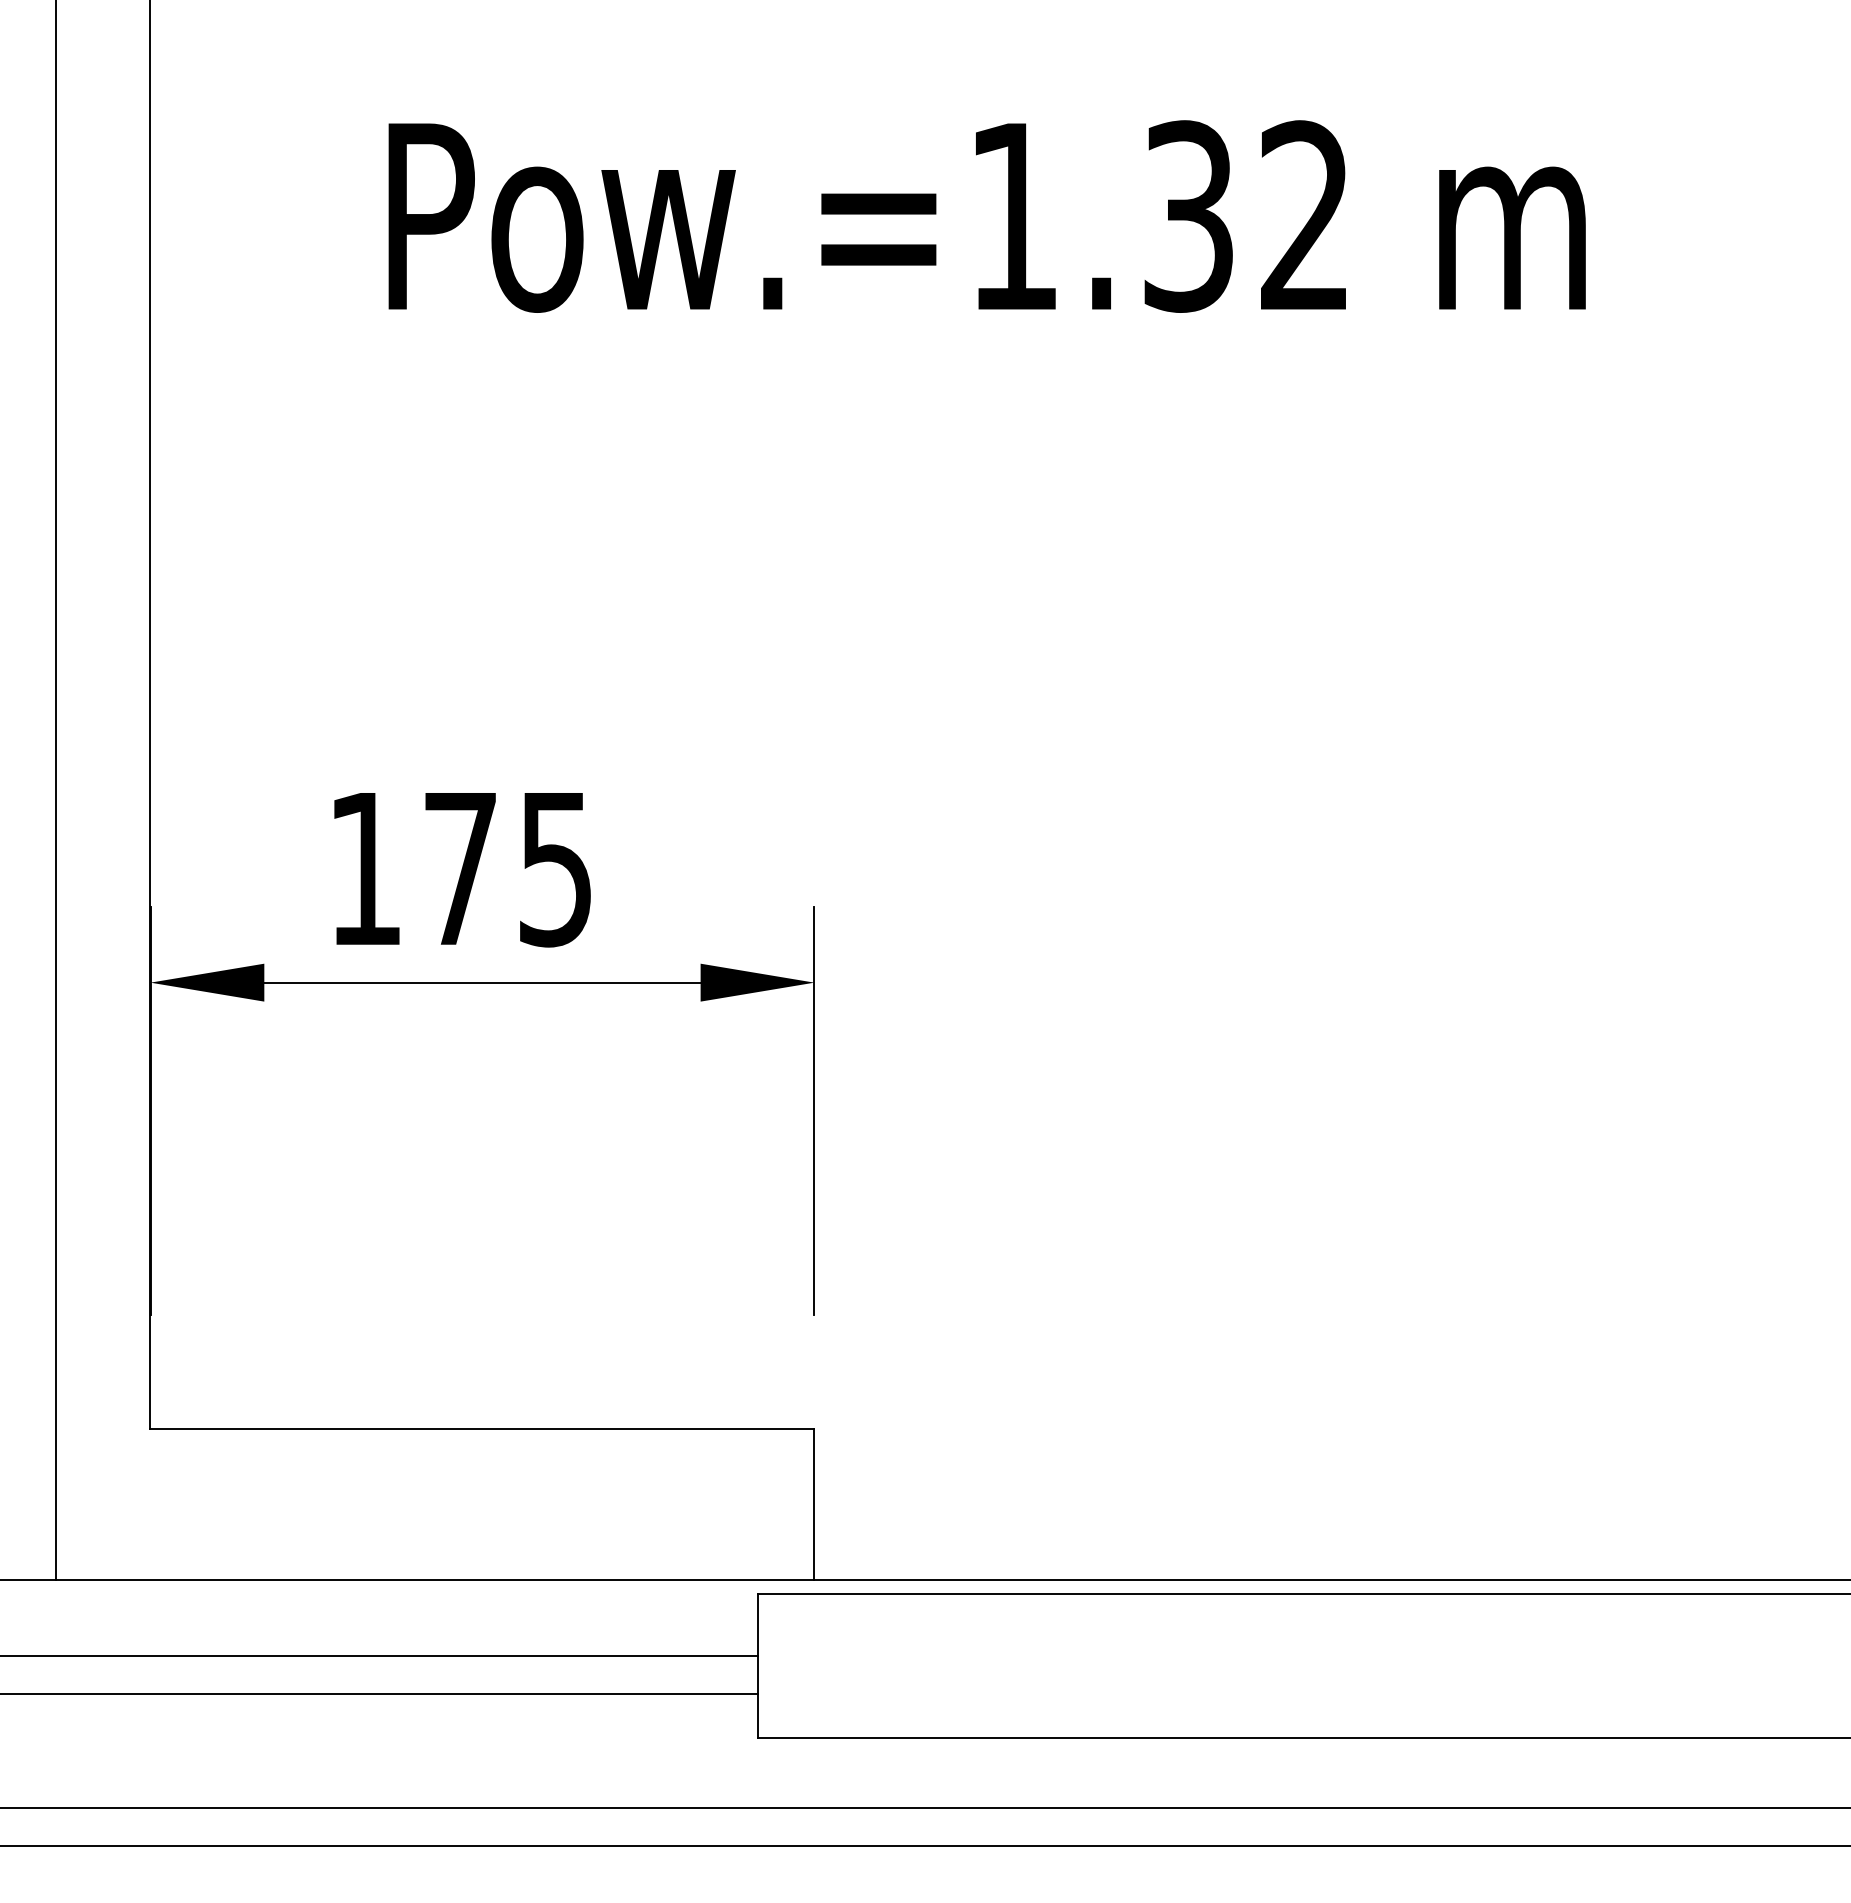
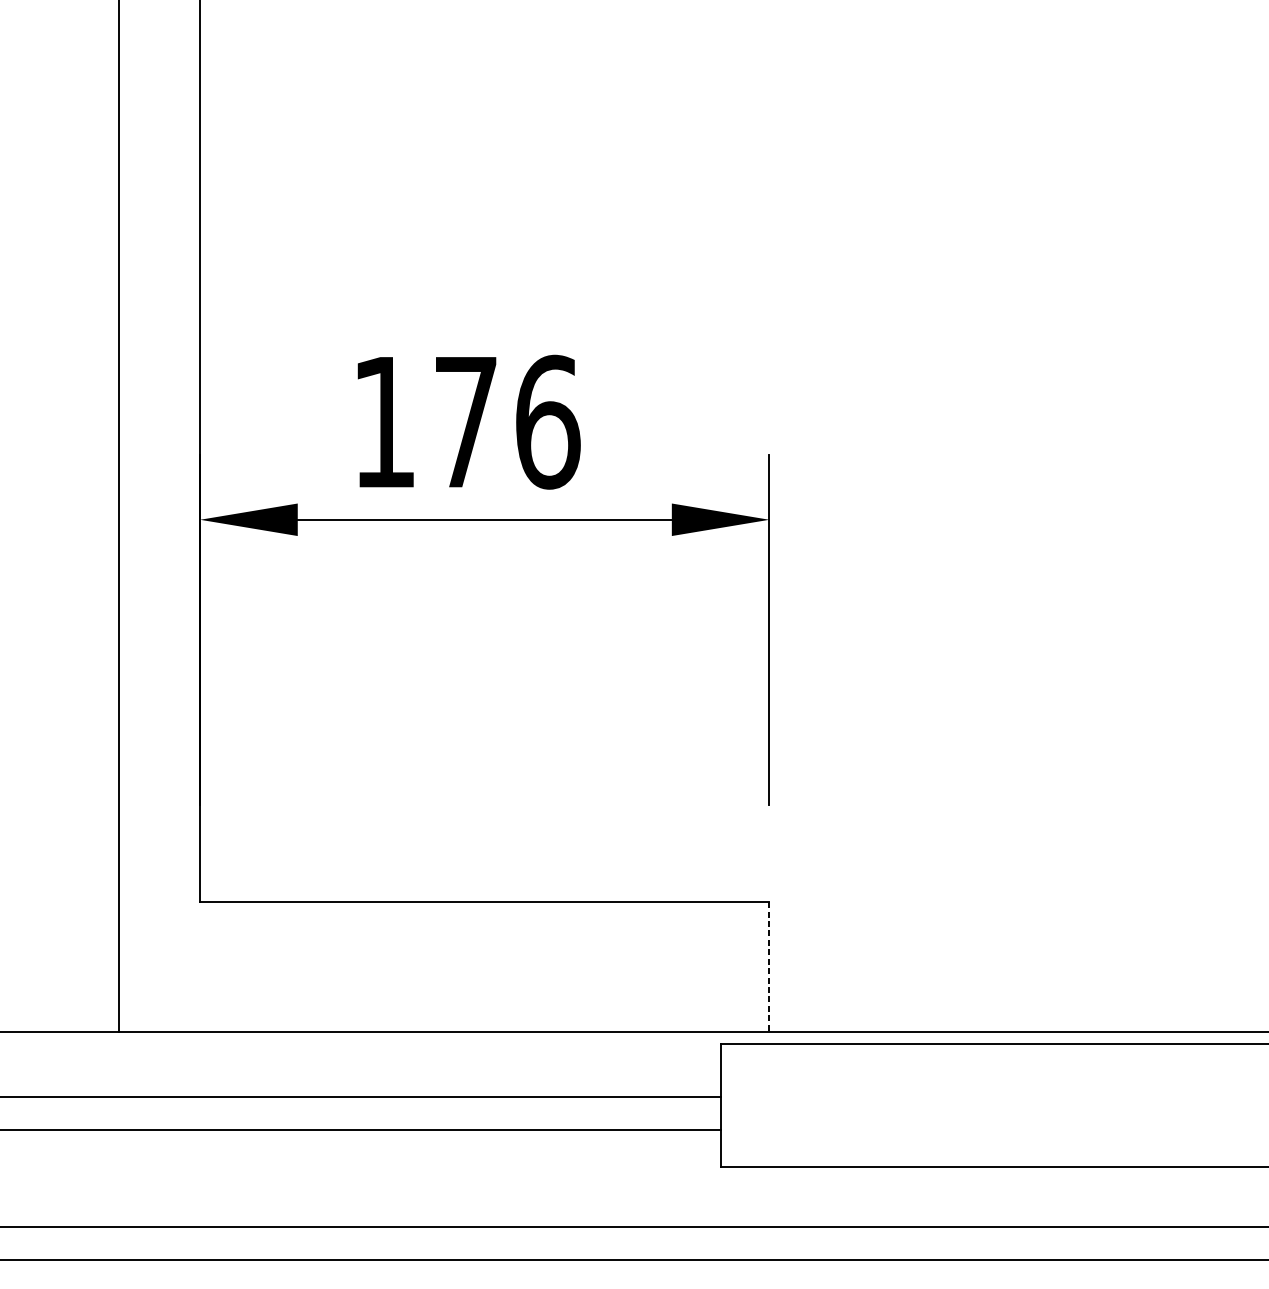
text: (556, 868) -> (548, 421), 175 -> 176
line: (814, 1504) -> (769, 967), solid -> dashed

